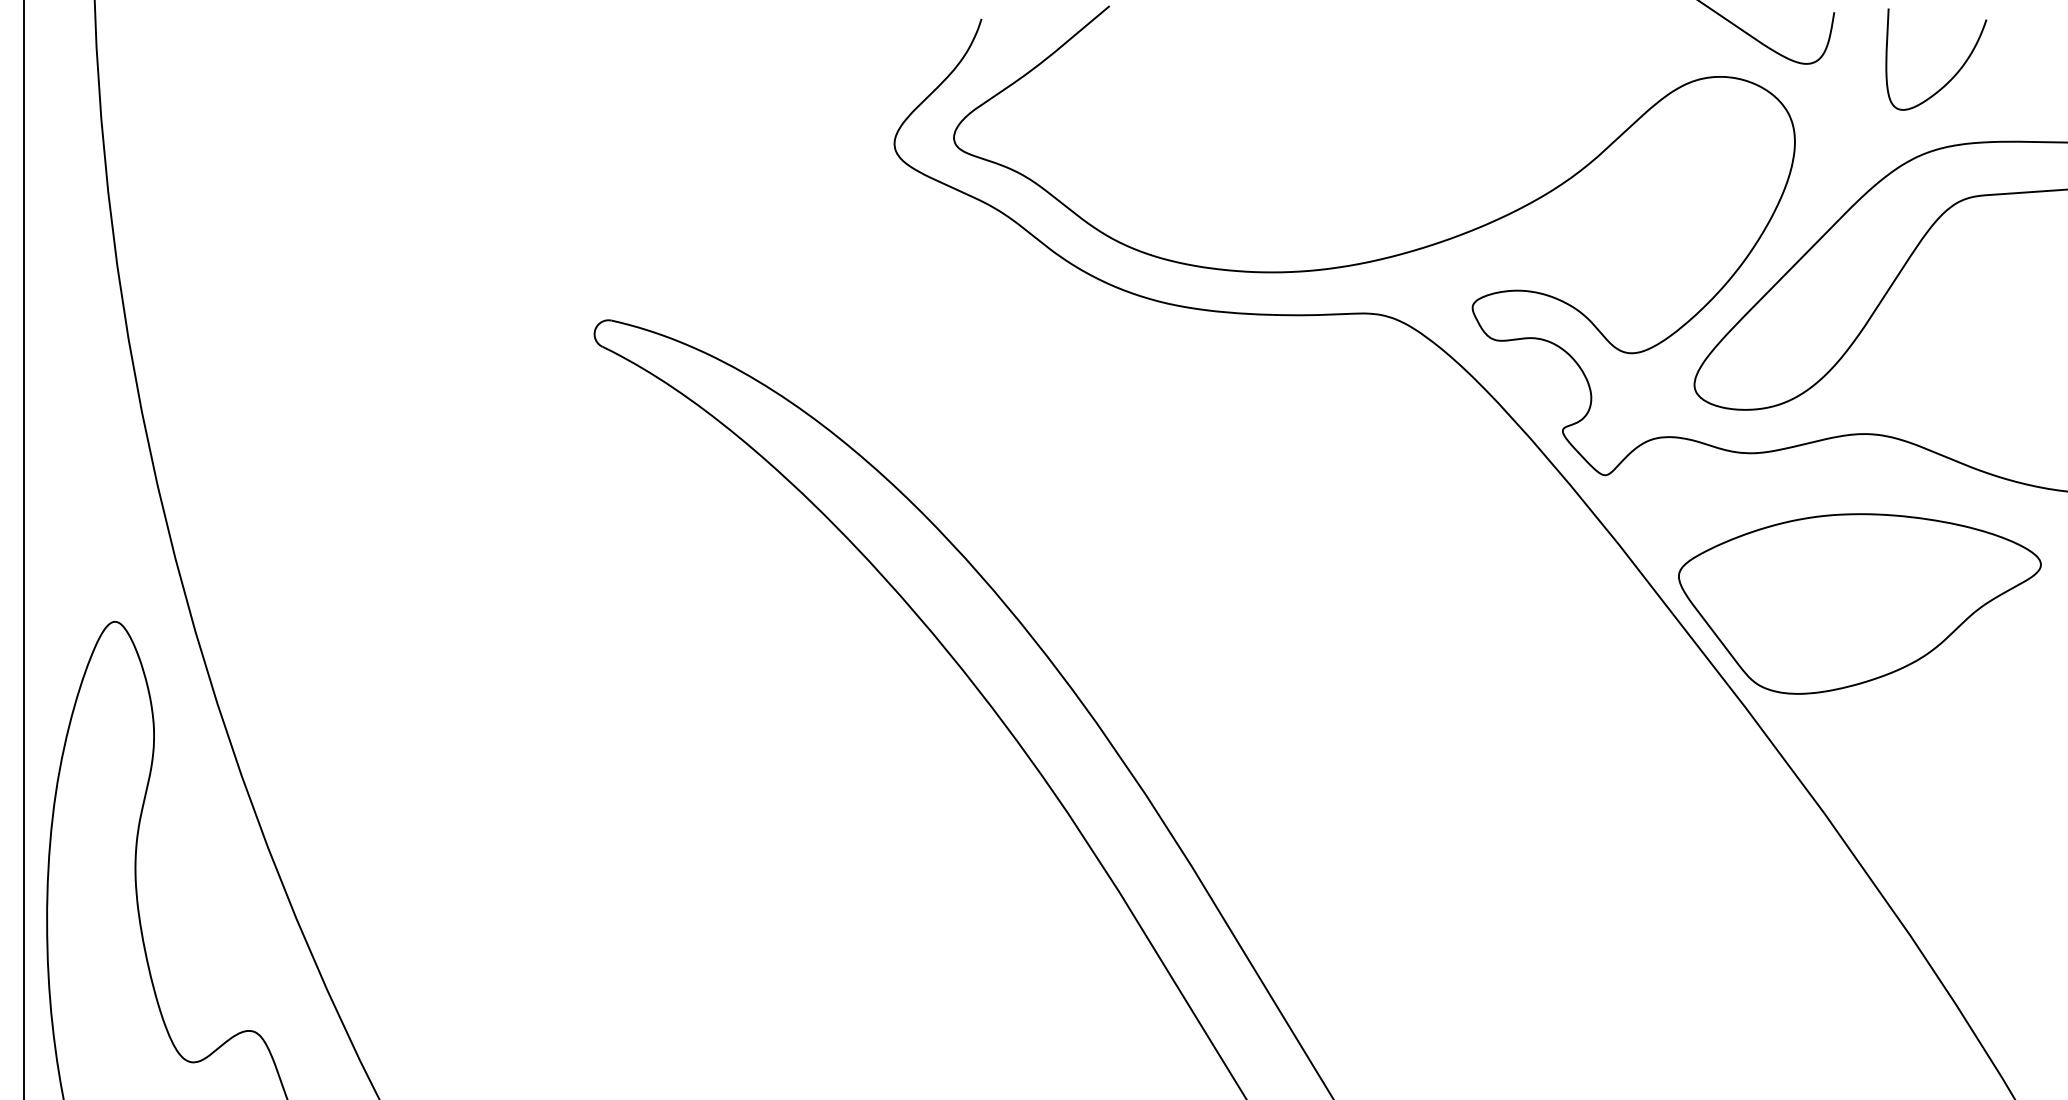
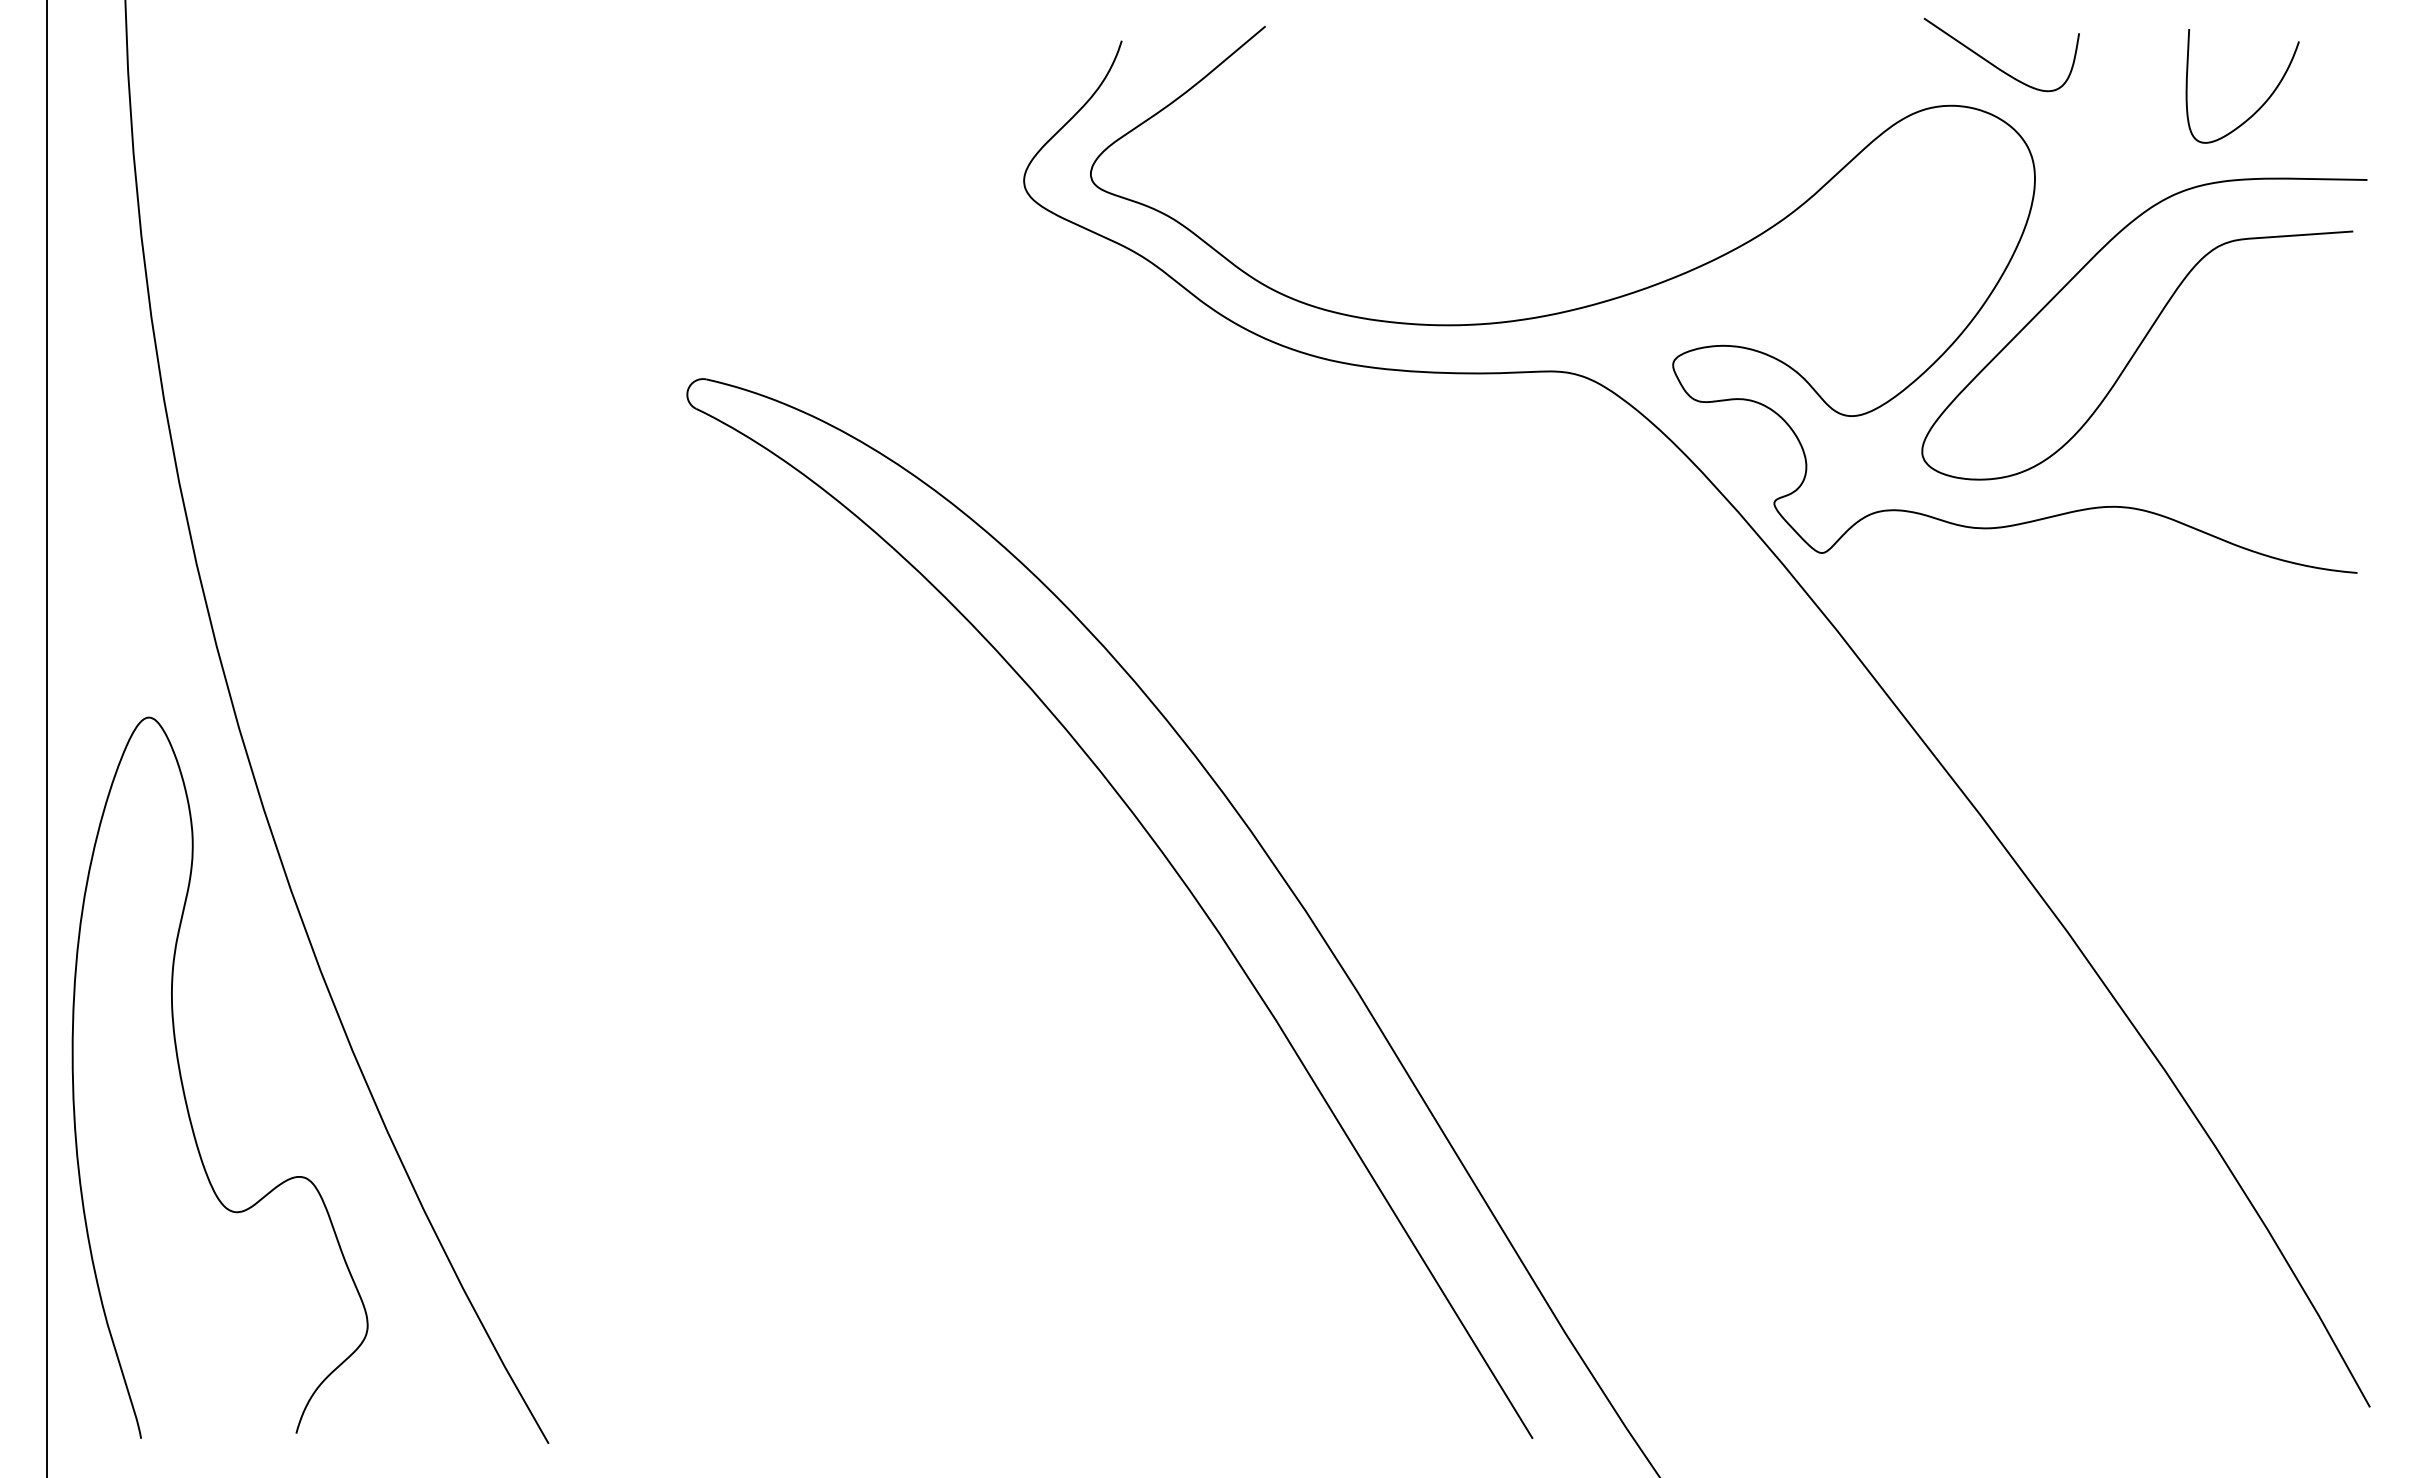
curve: (1953, 76) -> (2261, 105), moved
part: (1859, 603) -> (2107, 697), removed

